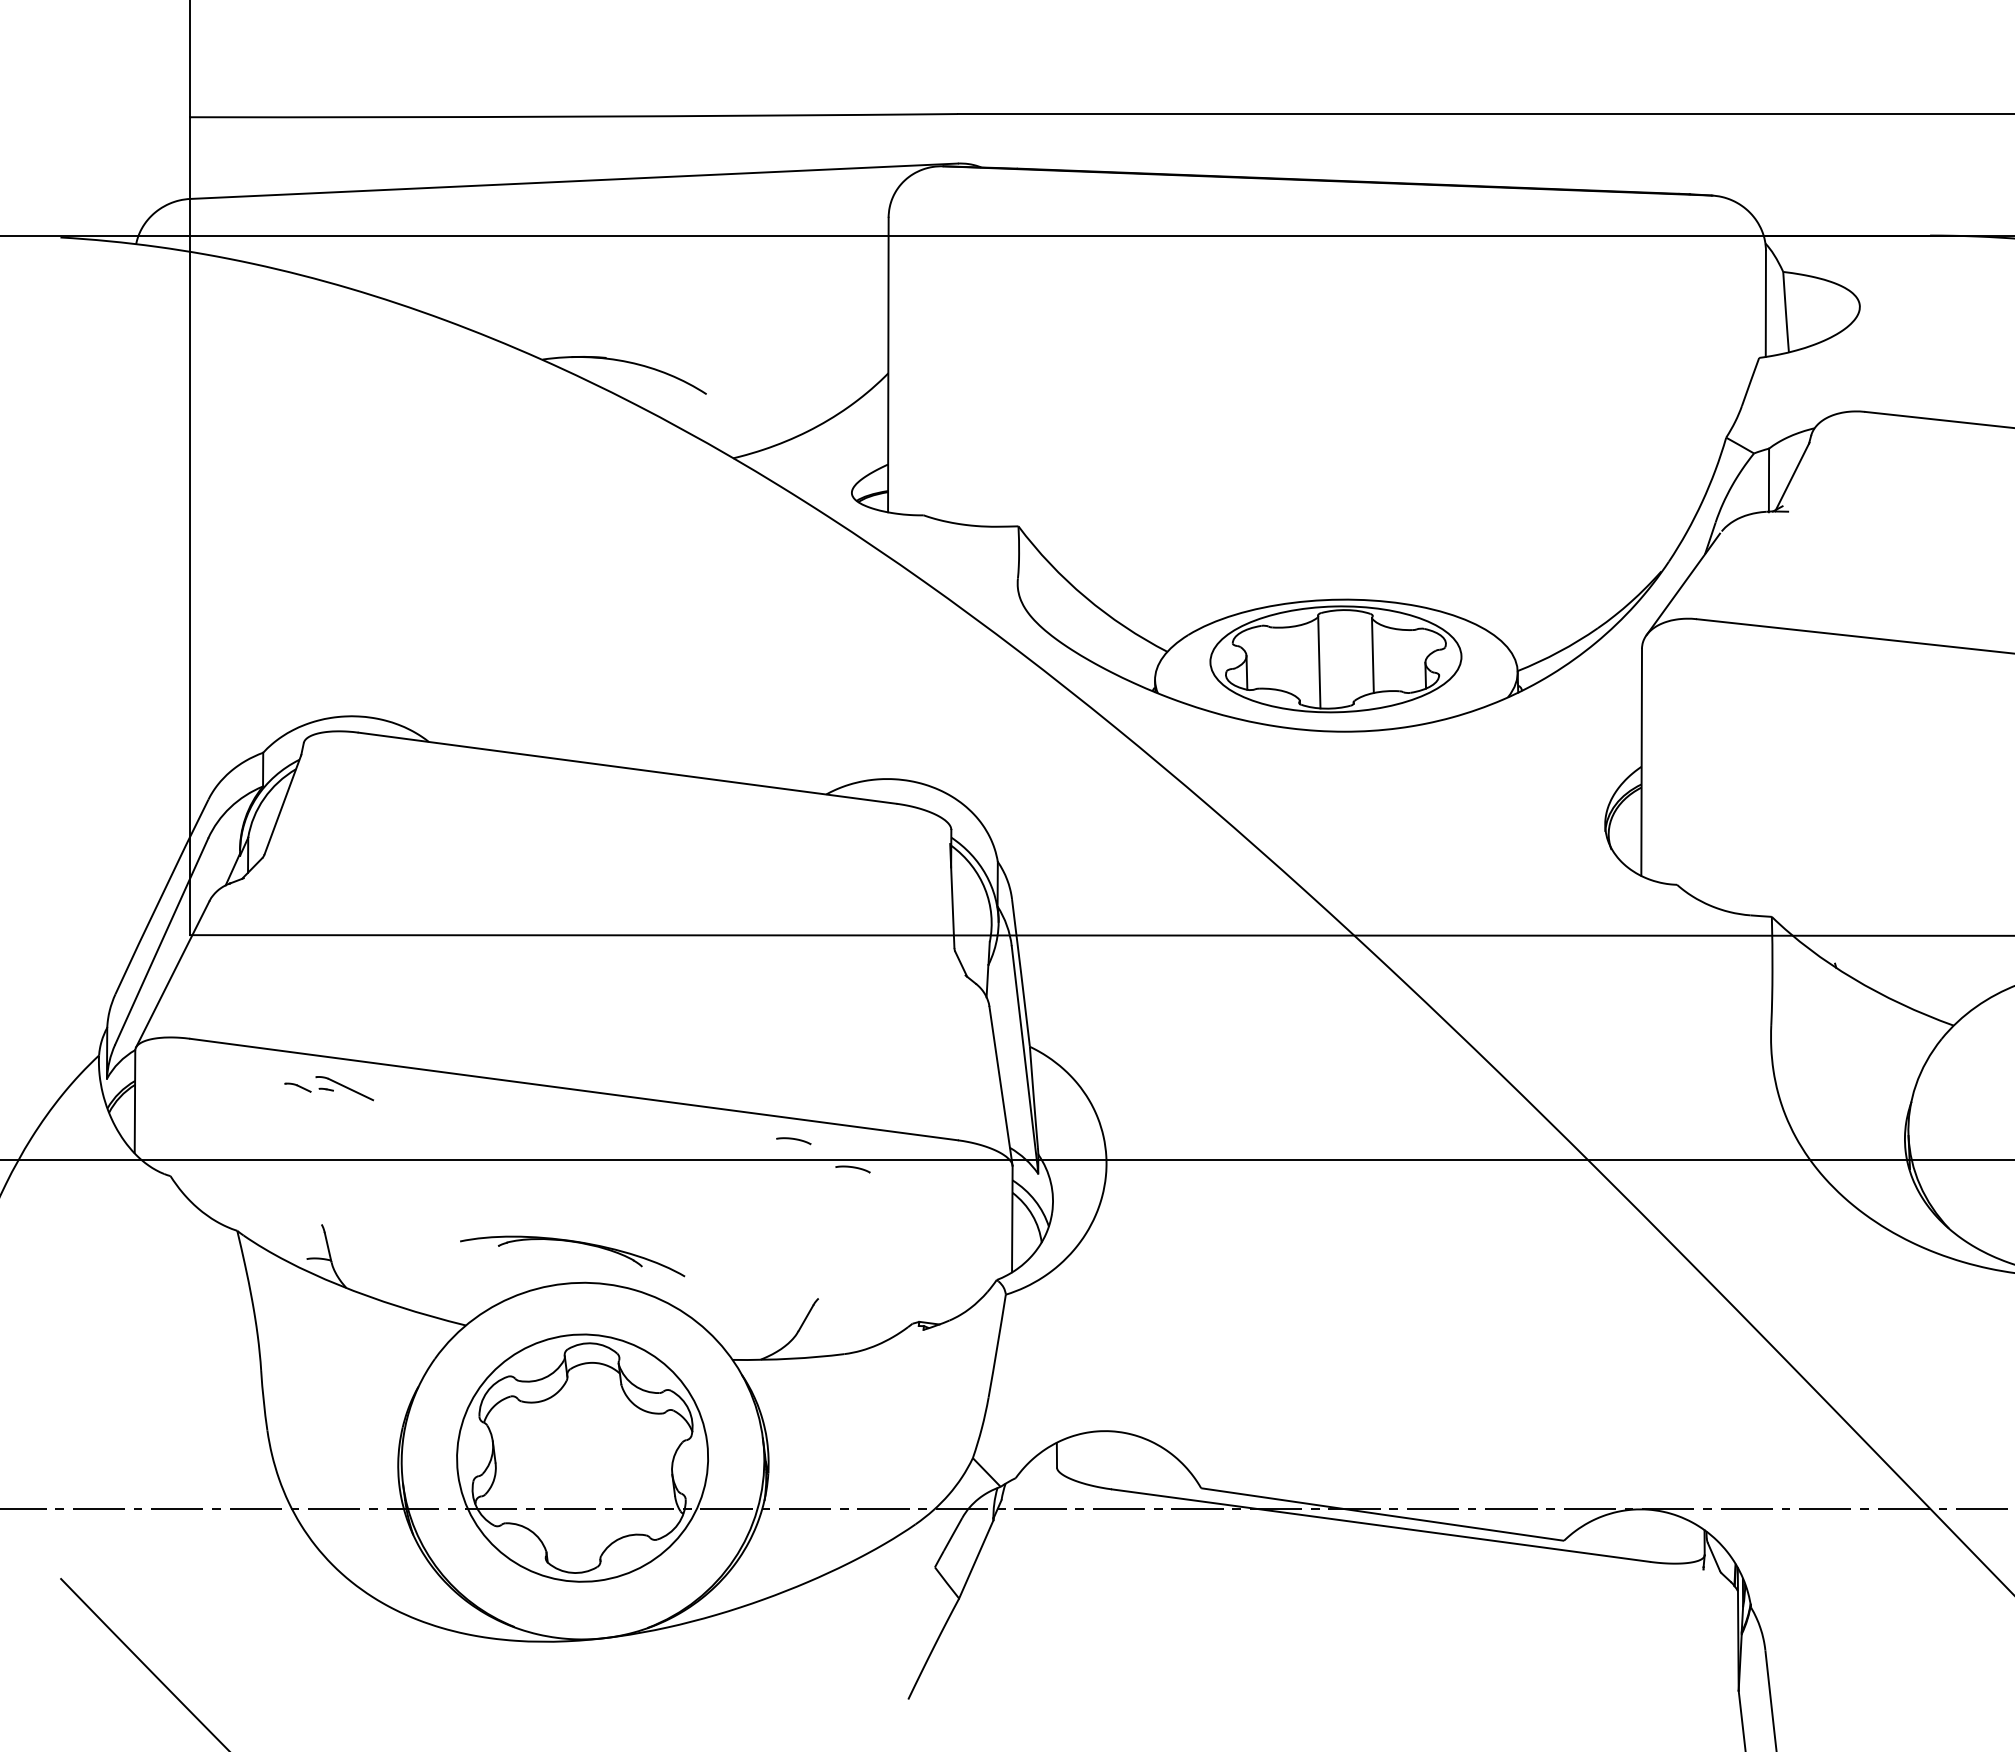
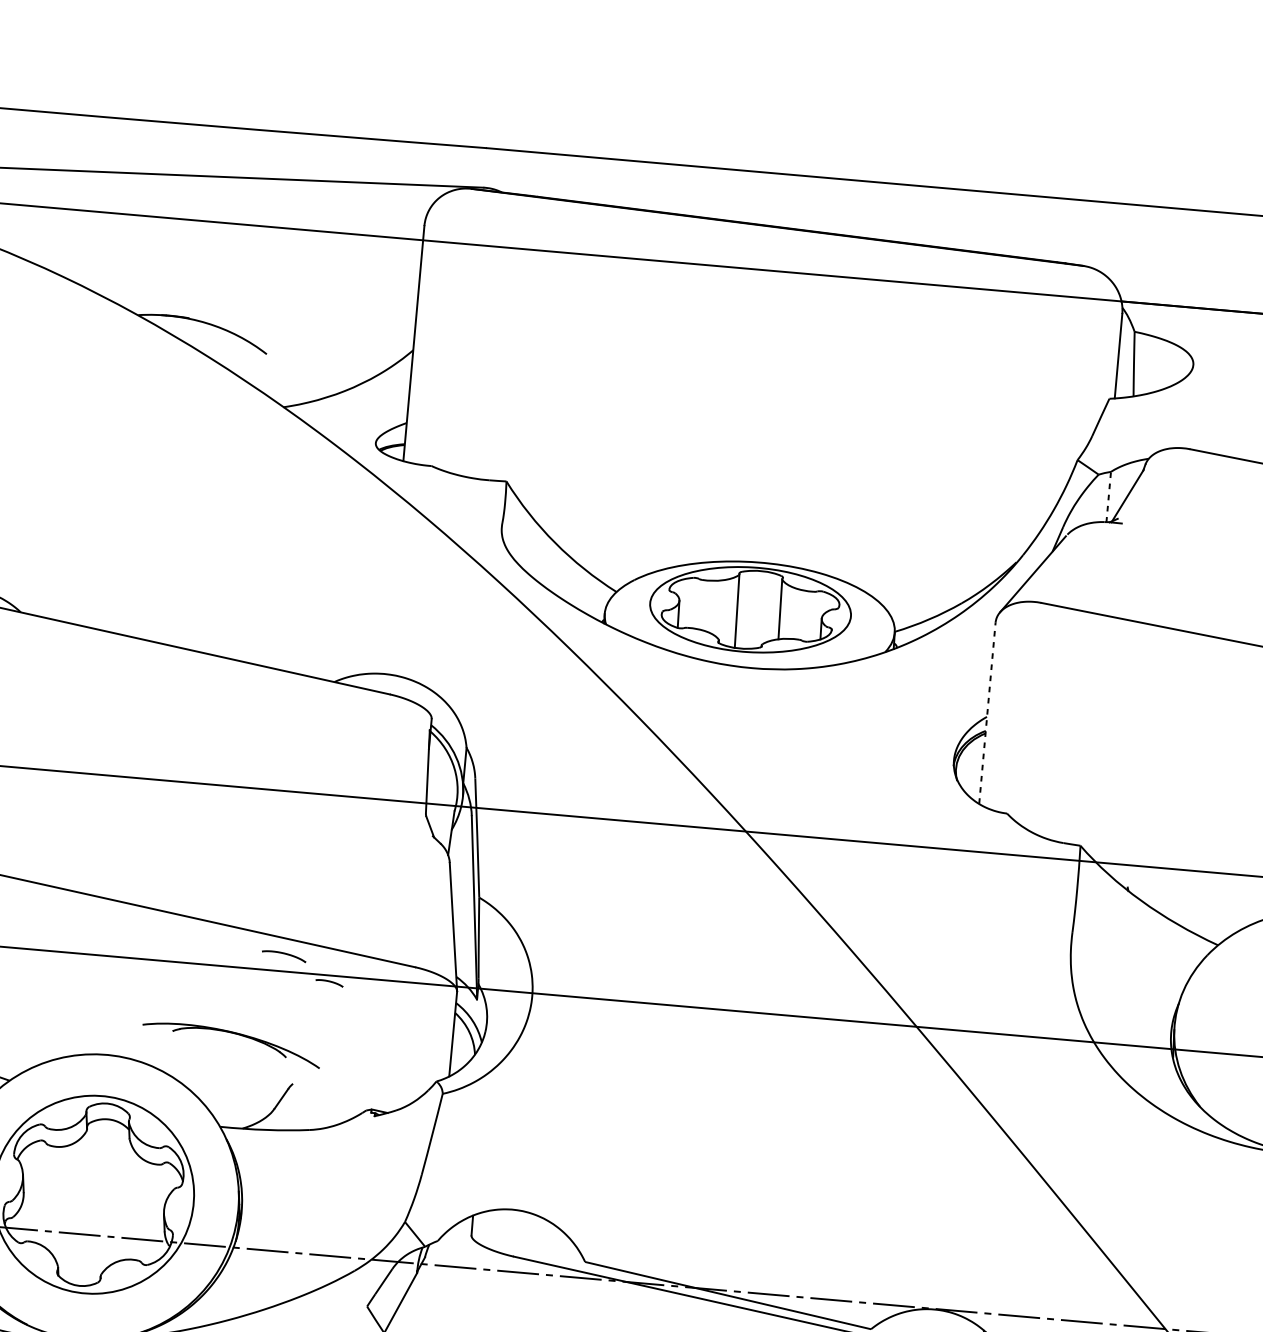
line: (1768, 480) -> (1108, 497), solid -> dashed
line: (1641, 761) -> (987, 712), solid -> dashed
part: (793, 1141) -> (283, 956), size x1.6
part: (576, 1243) -> (235, 1034), moved

